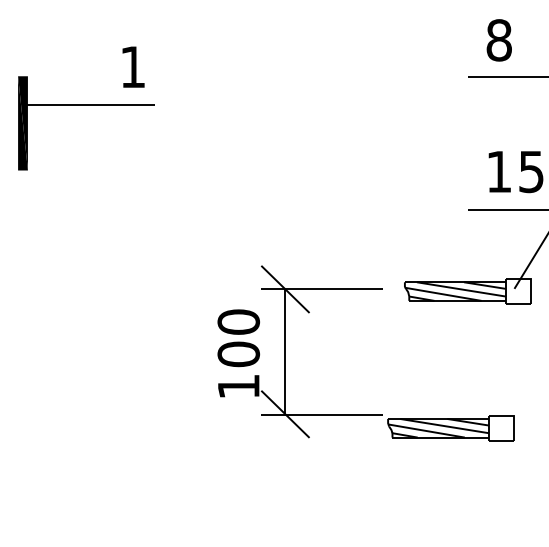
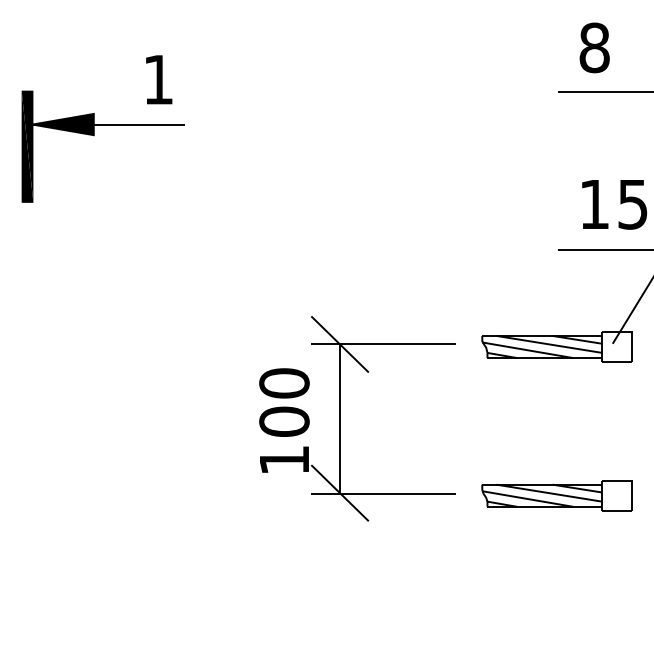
fill: (50, 104) -> (60, 124), added
part: (450, 428) -> (556, 495), moved

